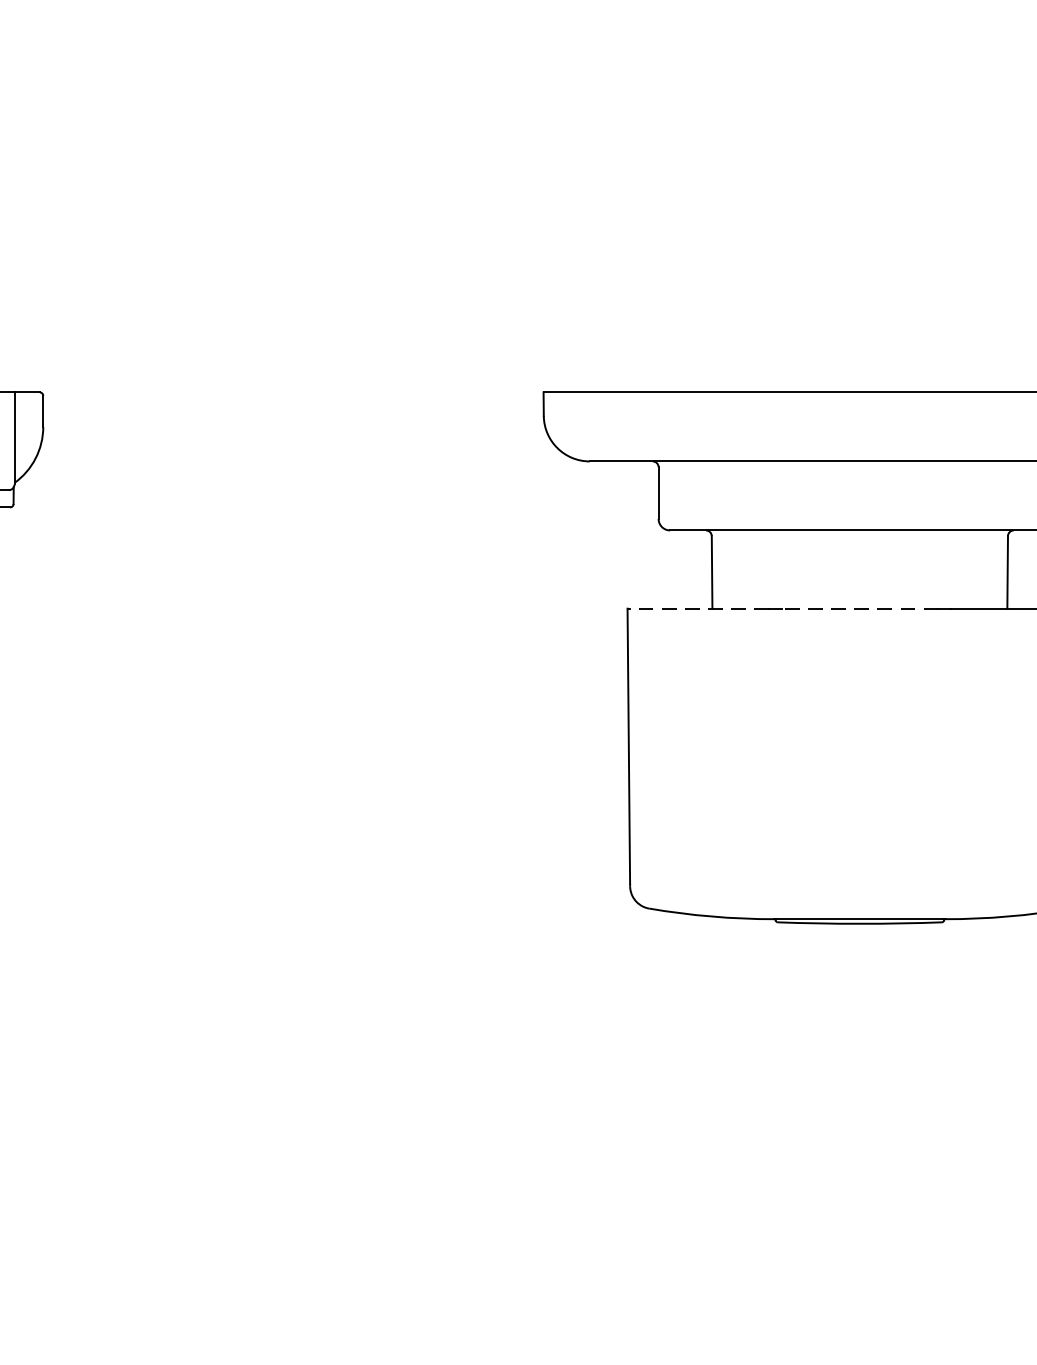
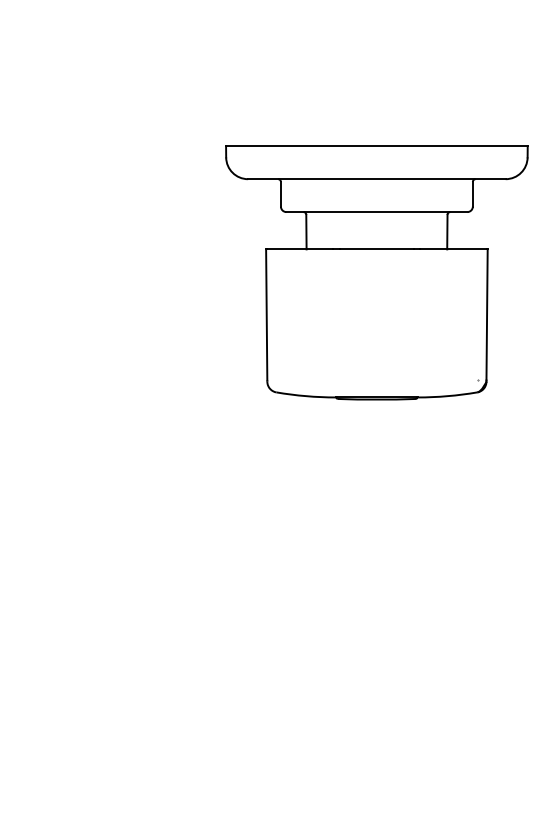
line: (697, 608) -> (299, 249), dashed -> solid
line: (859, 608) -> (376, 249), dashed -> solid

